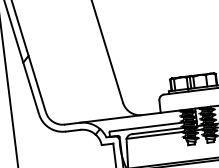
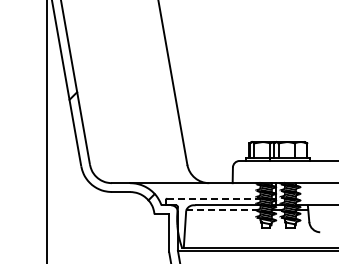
line: (146, 126) -> (213, 198), solid -> dashed
line: (154, 135) -> (221, 210), solid -> dashed

